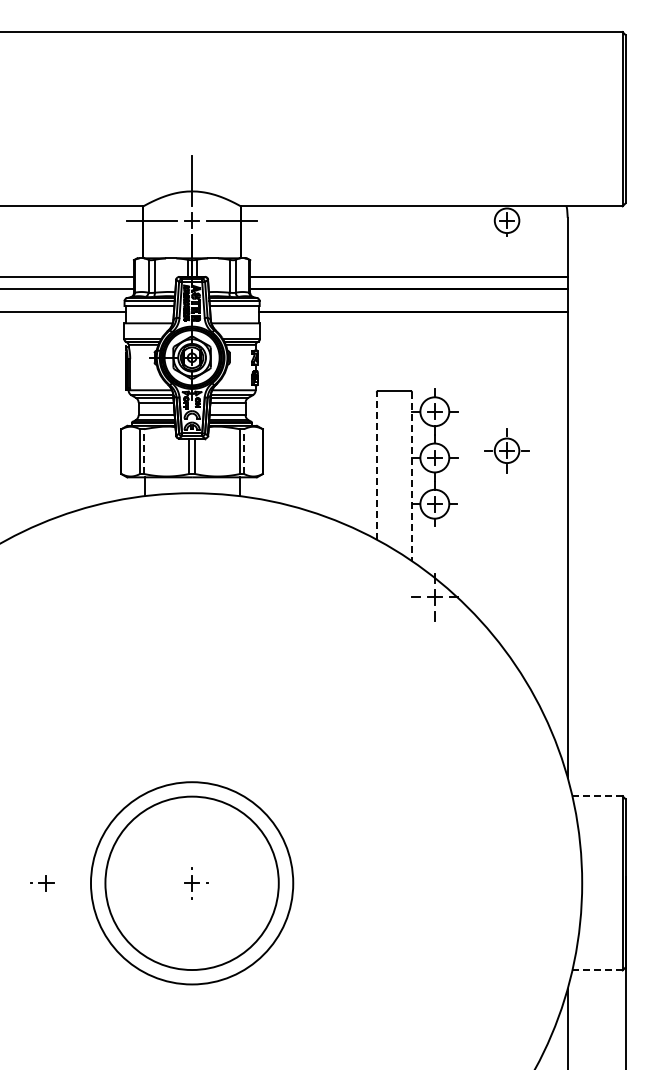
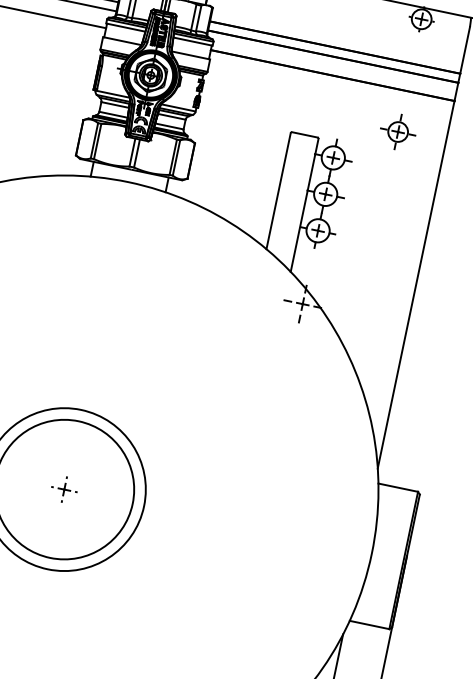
part: (506, 450) -> (397, 131), moved
line: (144, 451) -> (97, 141), dashed -> solid
line: (244, 451) -> (176, 157), dashed -> solid
line: (376, 466) -> (278, 191), dashed -> solid
line: (412, 477) -> (304, 206), dashed -> solid
line: (597, 796) -> (398, 487), dashed -> solid
line: (597, 970) -> (369, 625), dashed -> solid

